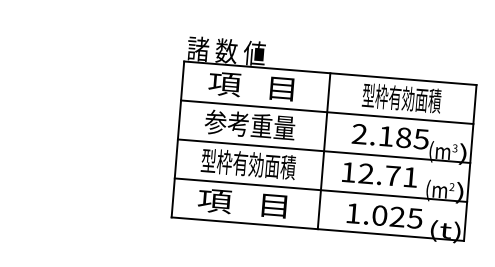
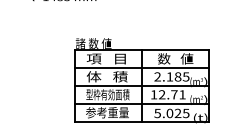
text: (401, 97) -> (175, 58), 型枠有効面積 -> 数   値
text: (248, 124) -> (106, 76), 参考重量 -> 体   積
text: (244, 202) -> (107, 112), 項   目 -> 参考重量
text: (352, 213) -> (157, 113), 1.025 -> 5.025

